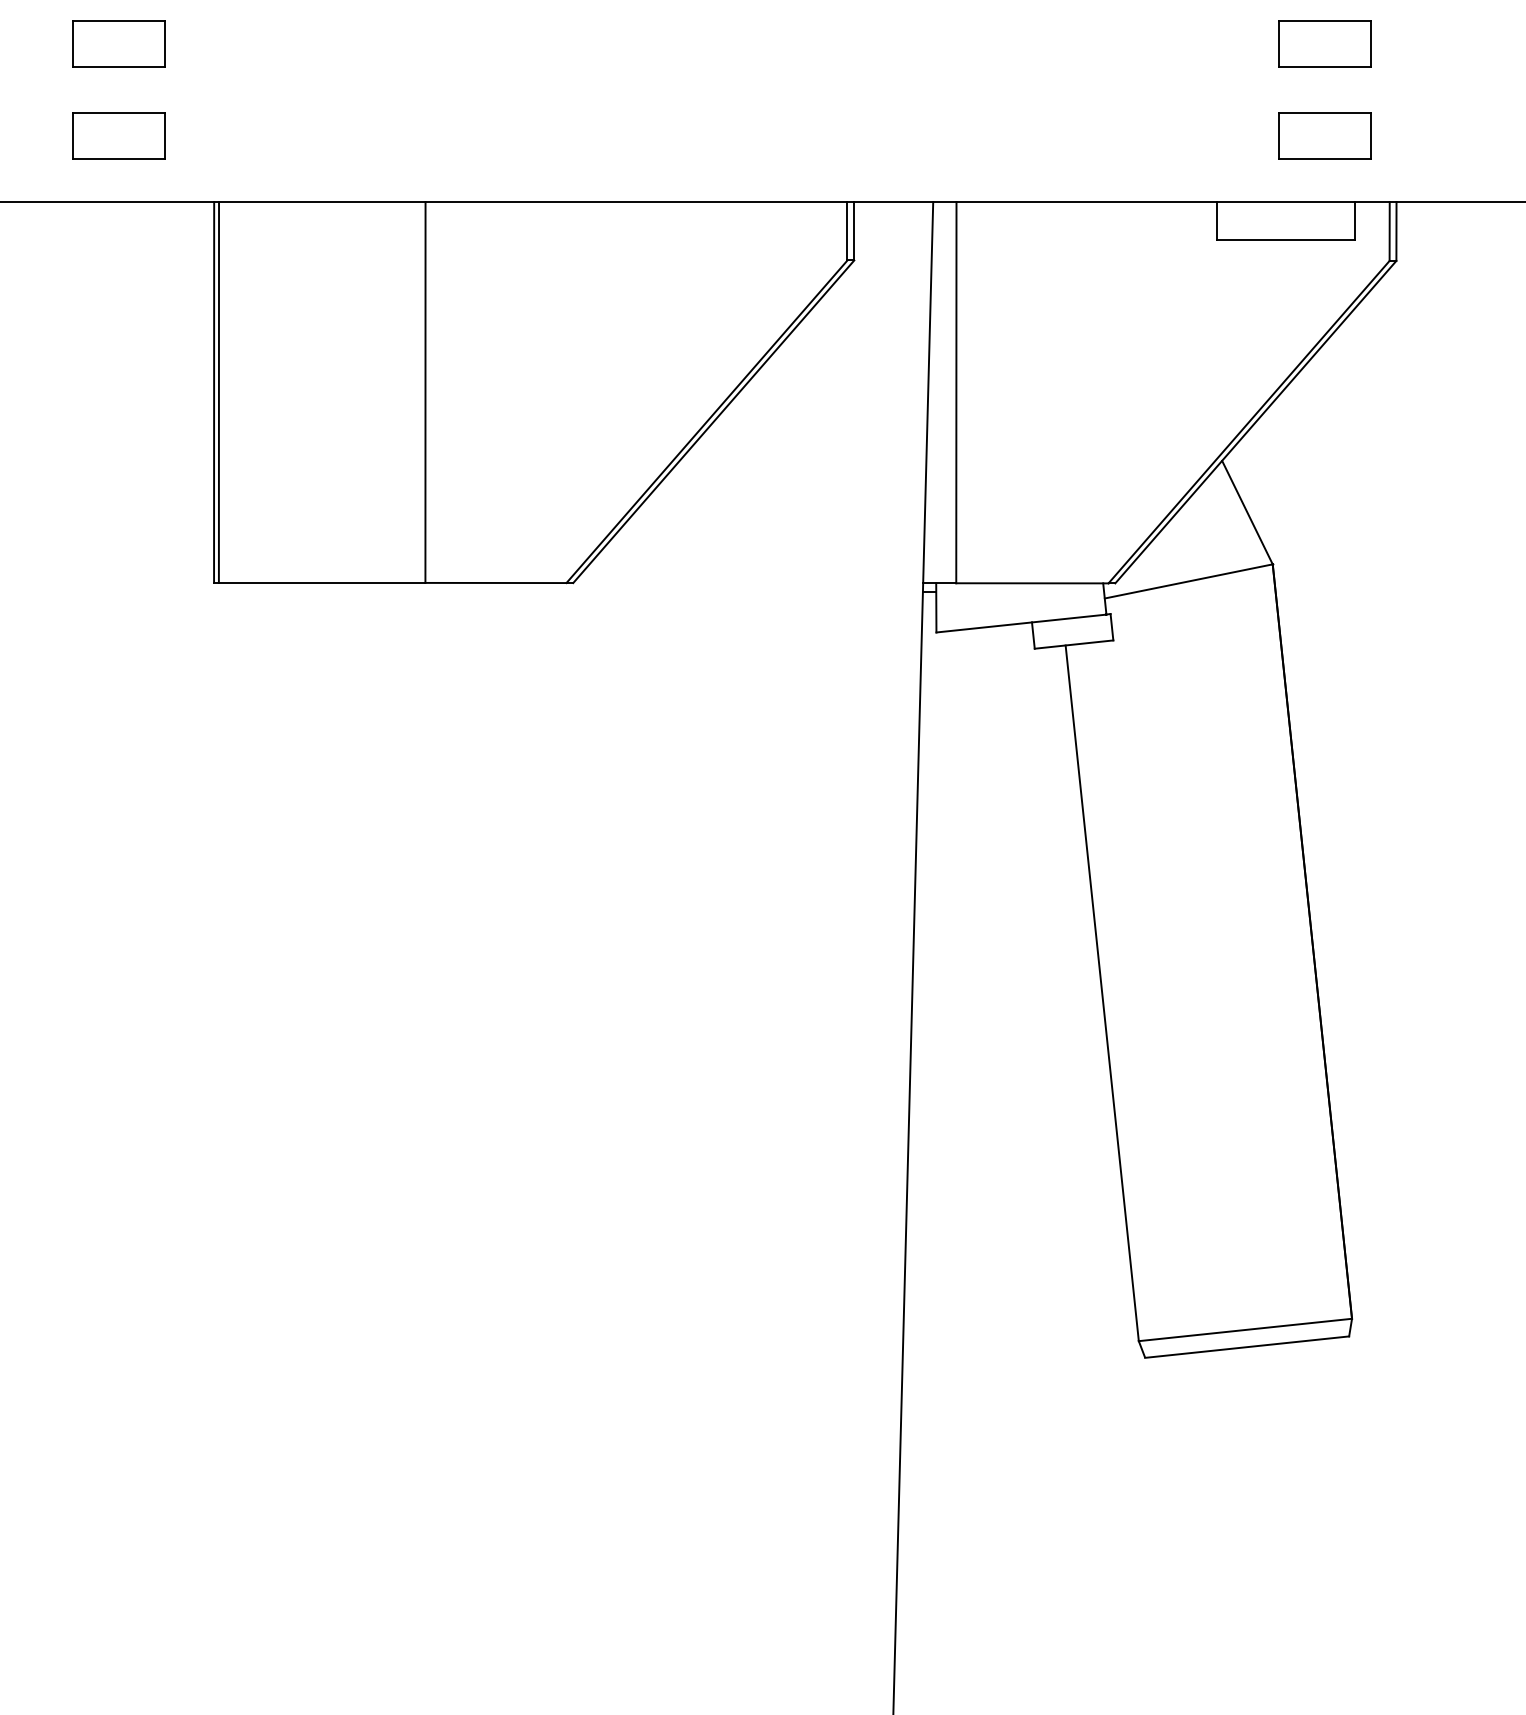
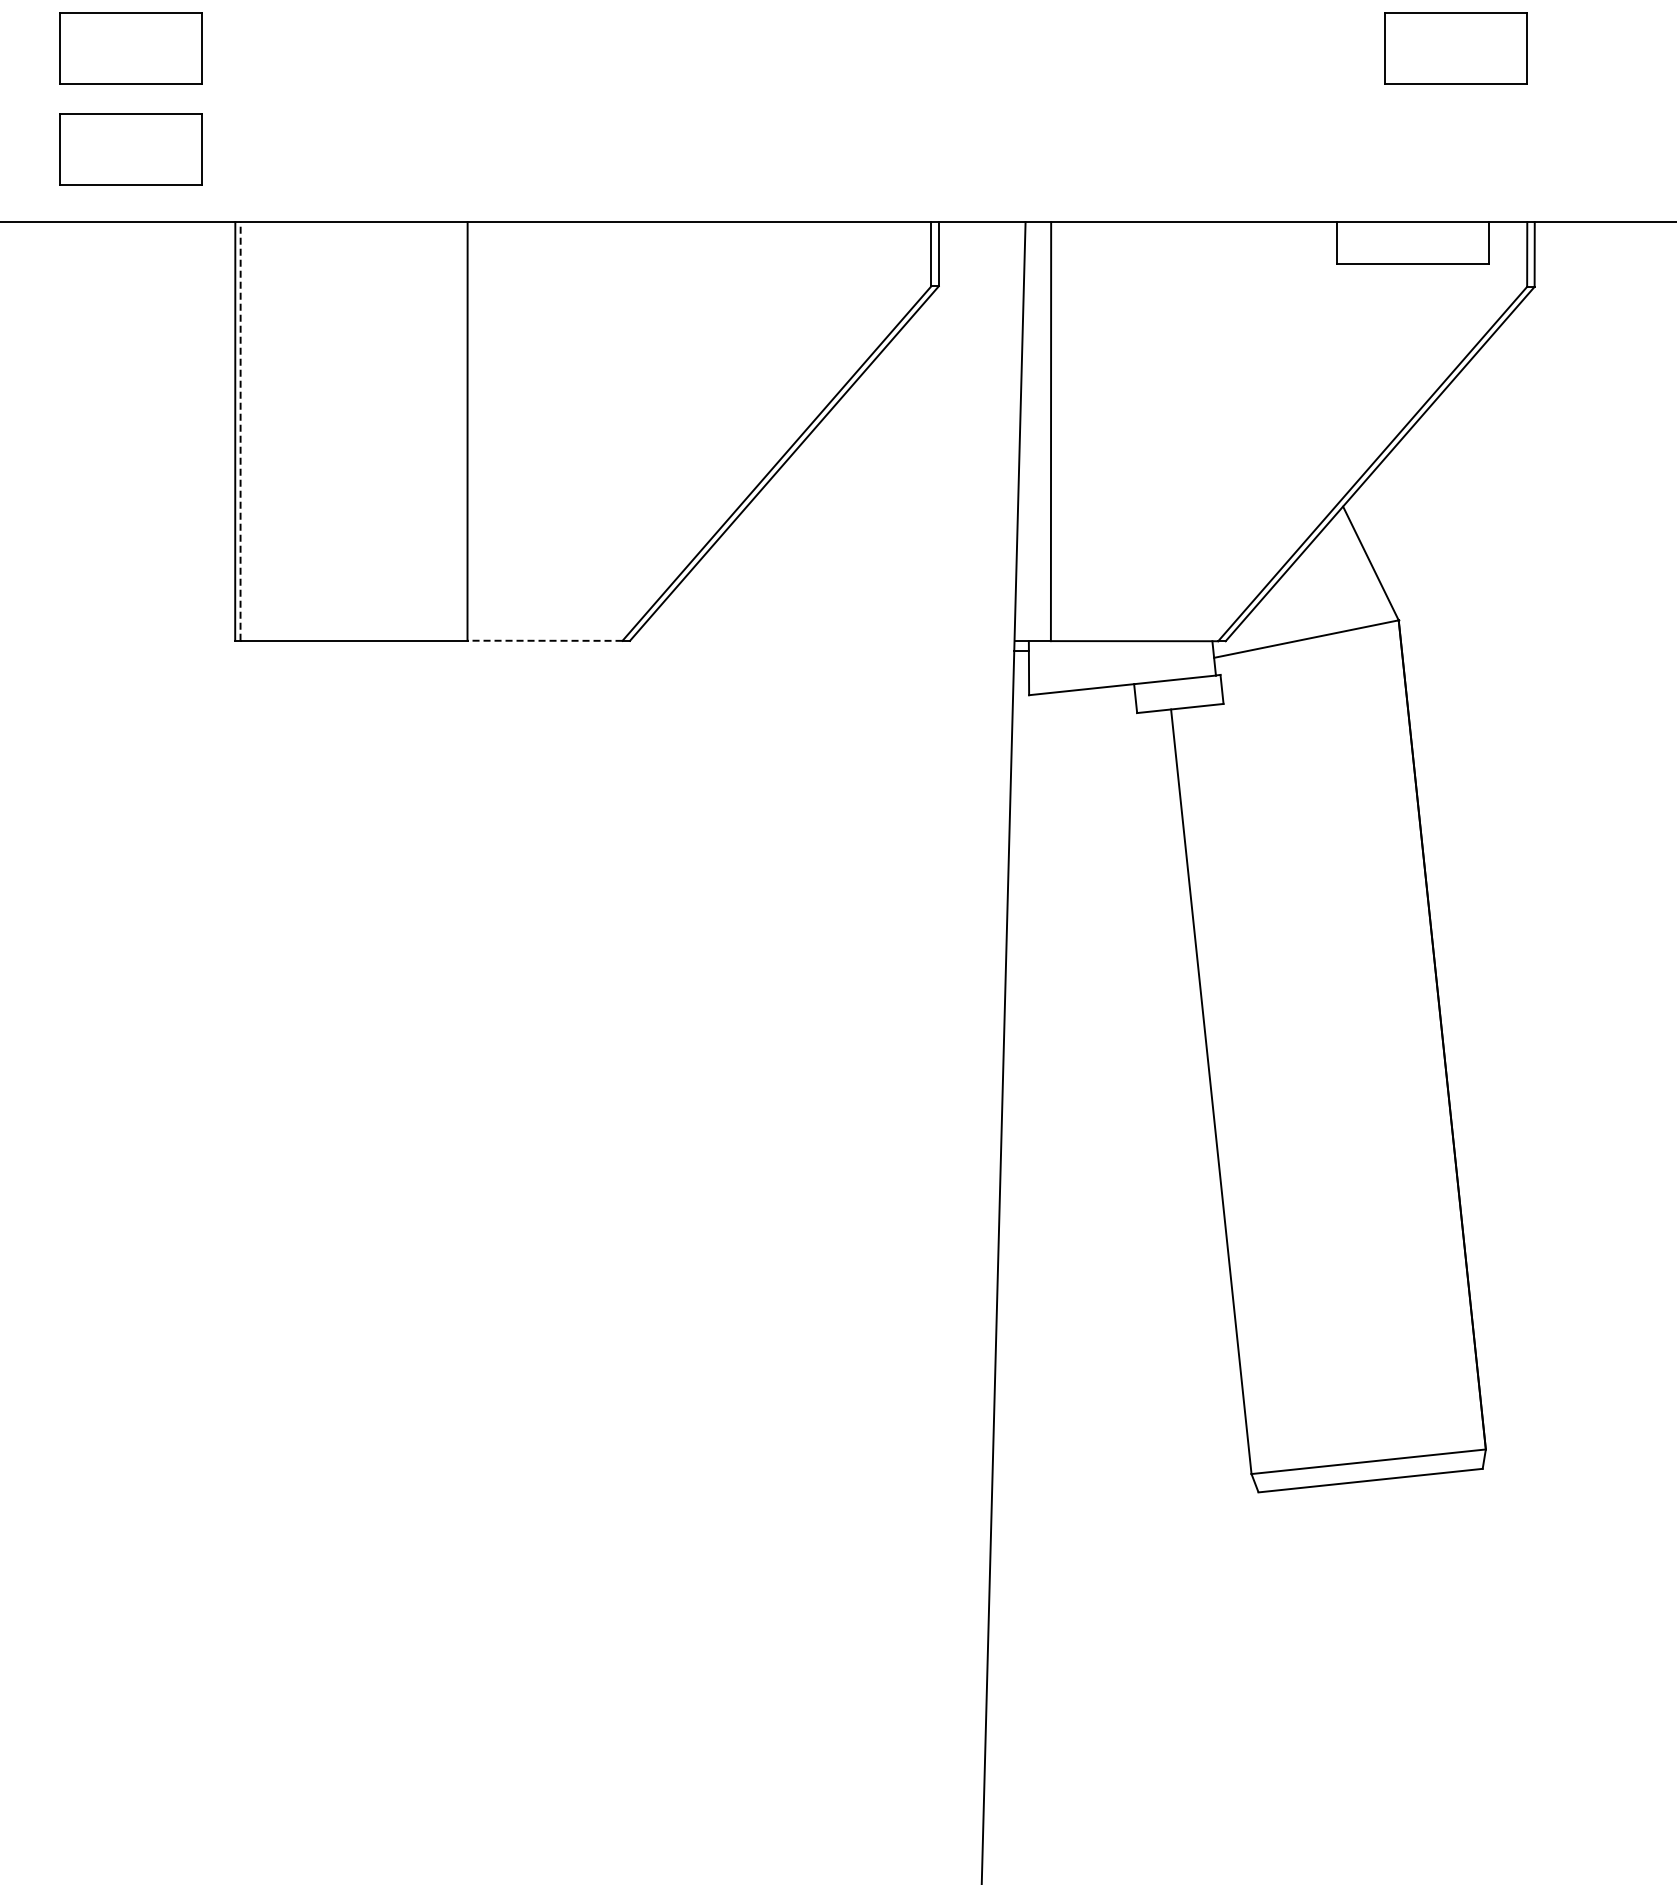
part: (118, 44) -> (130, 48), size x1.4
part: (1324, 44) -> (1455, 48), size x1.4
part: (118, 135) -> (130, 149), size x1.4
part: (1324, 135) -> (1455, 149), removed
line: (218, 391) -> (240, 430), solid -> dashed
line: (496, 582) -> (545, 640), solid -> dashed

